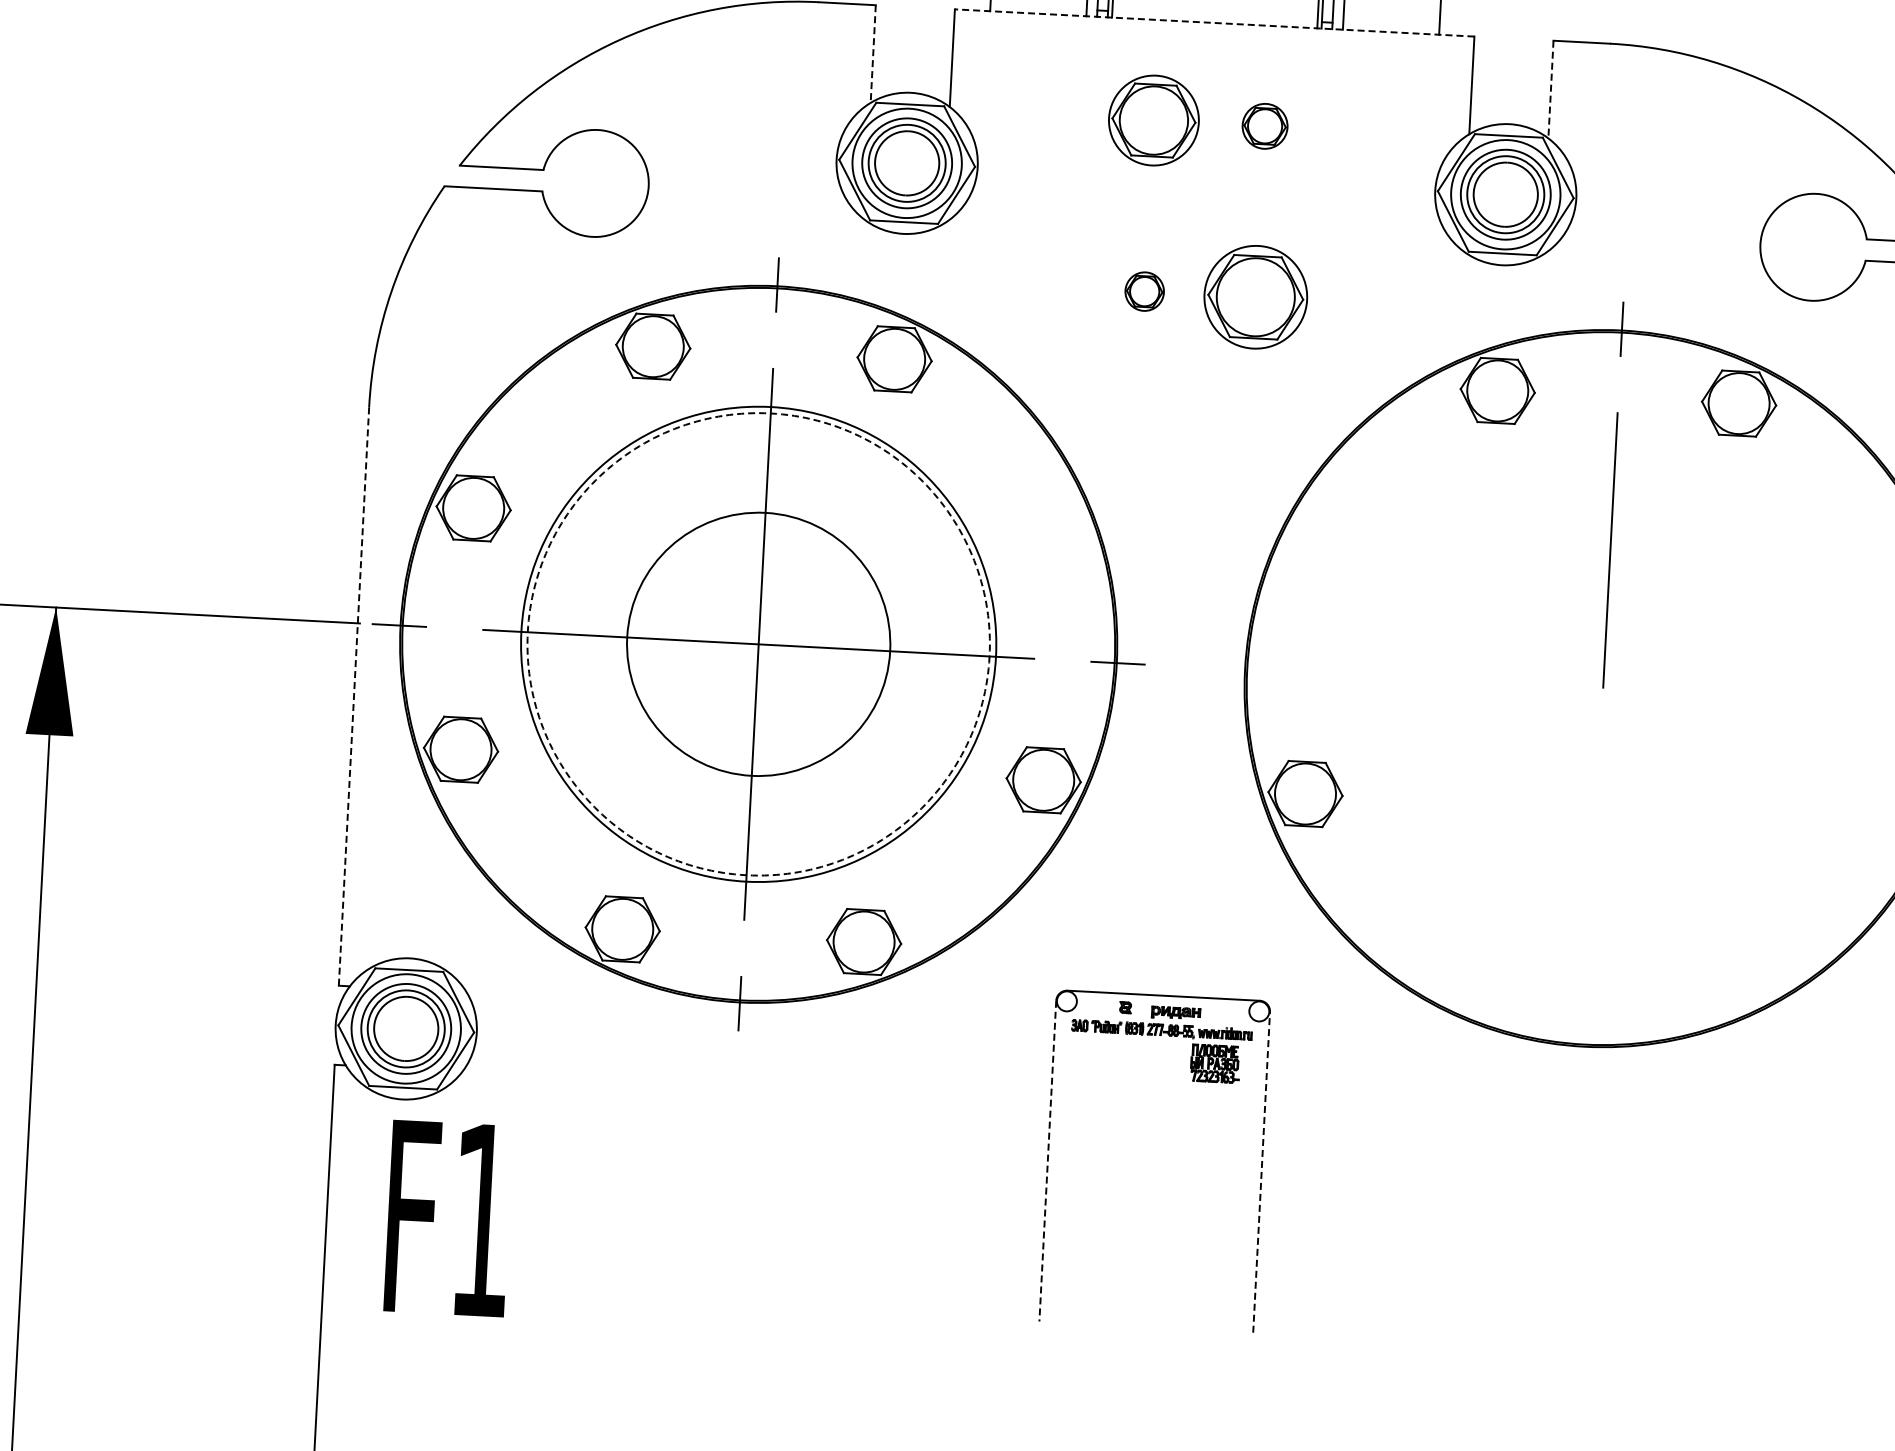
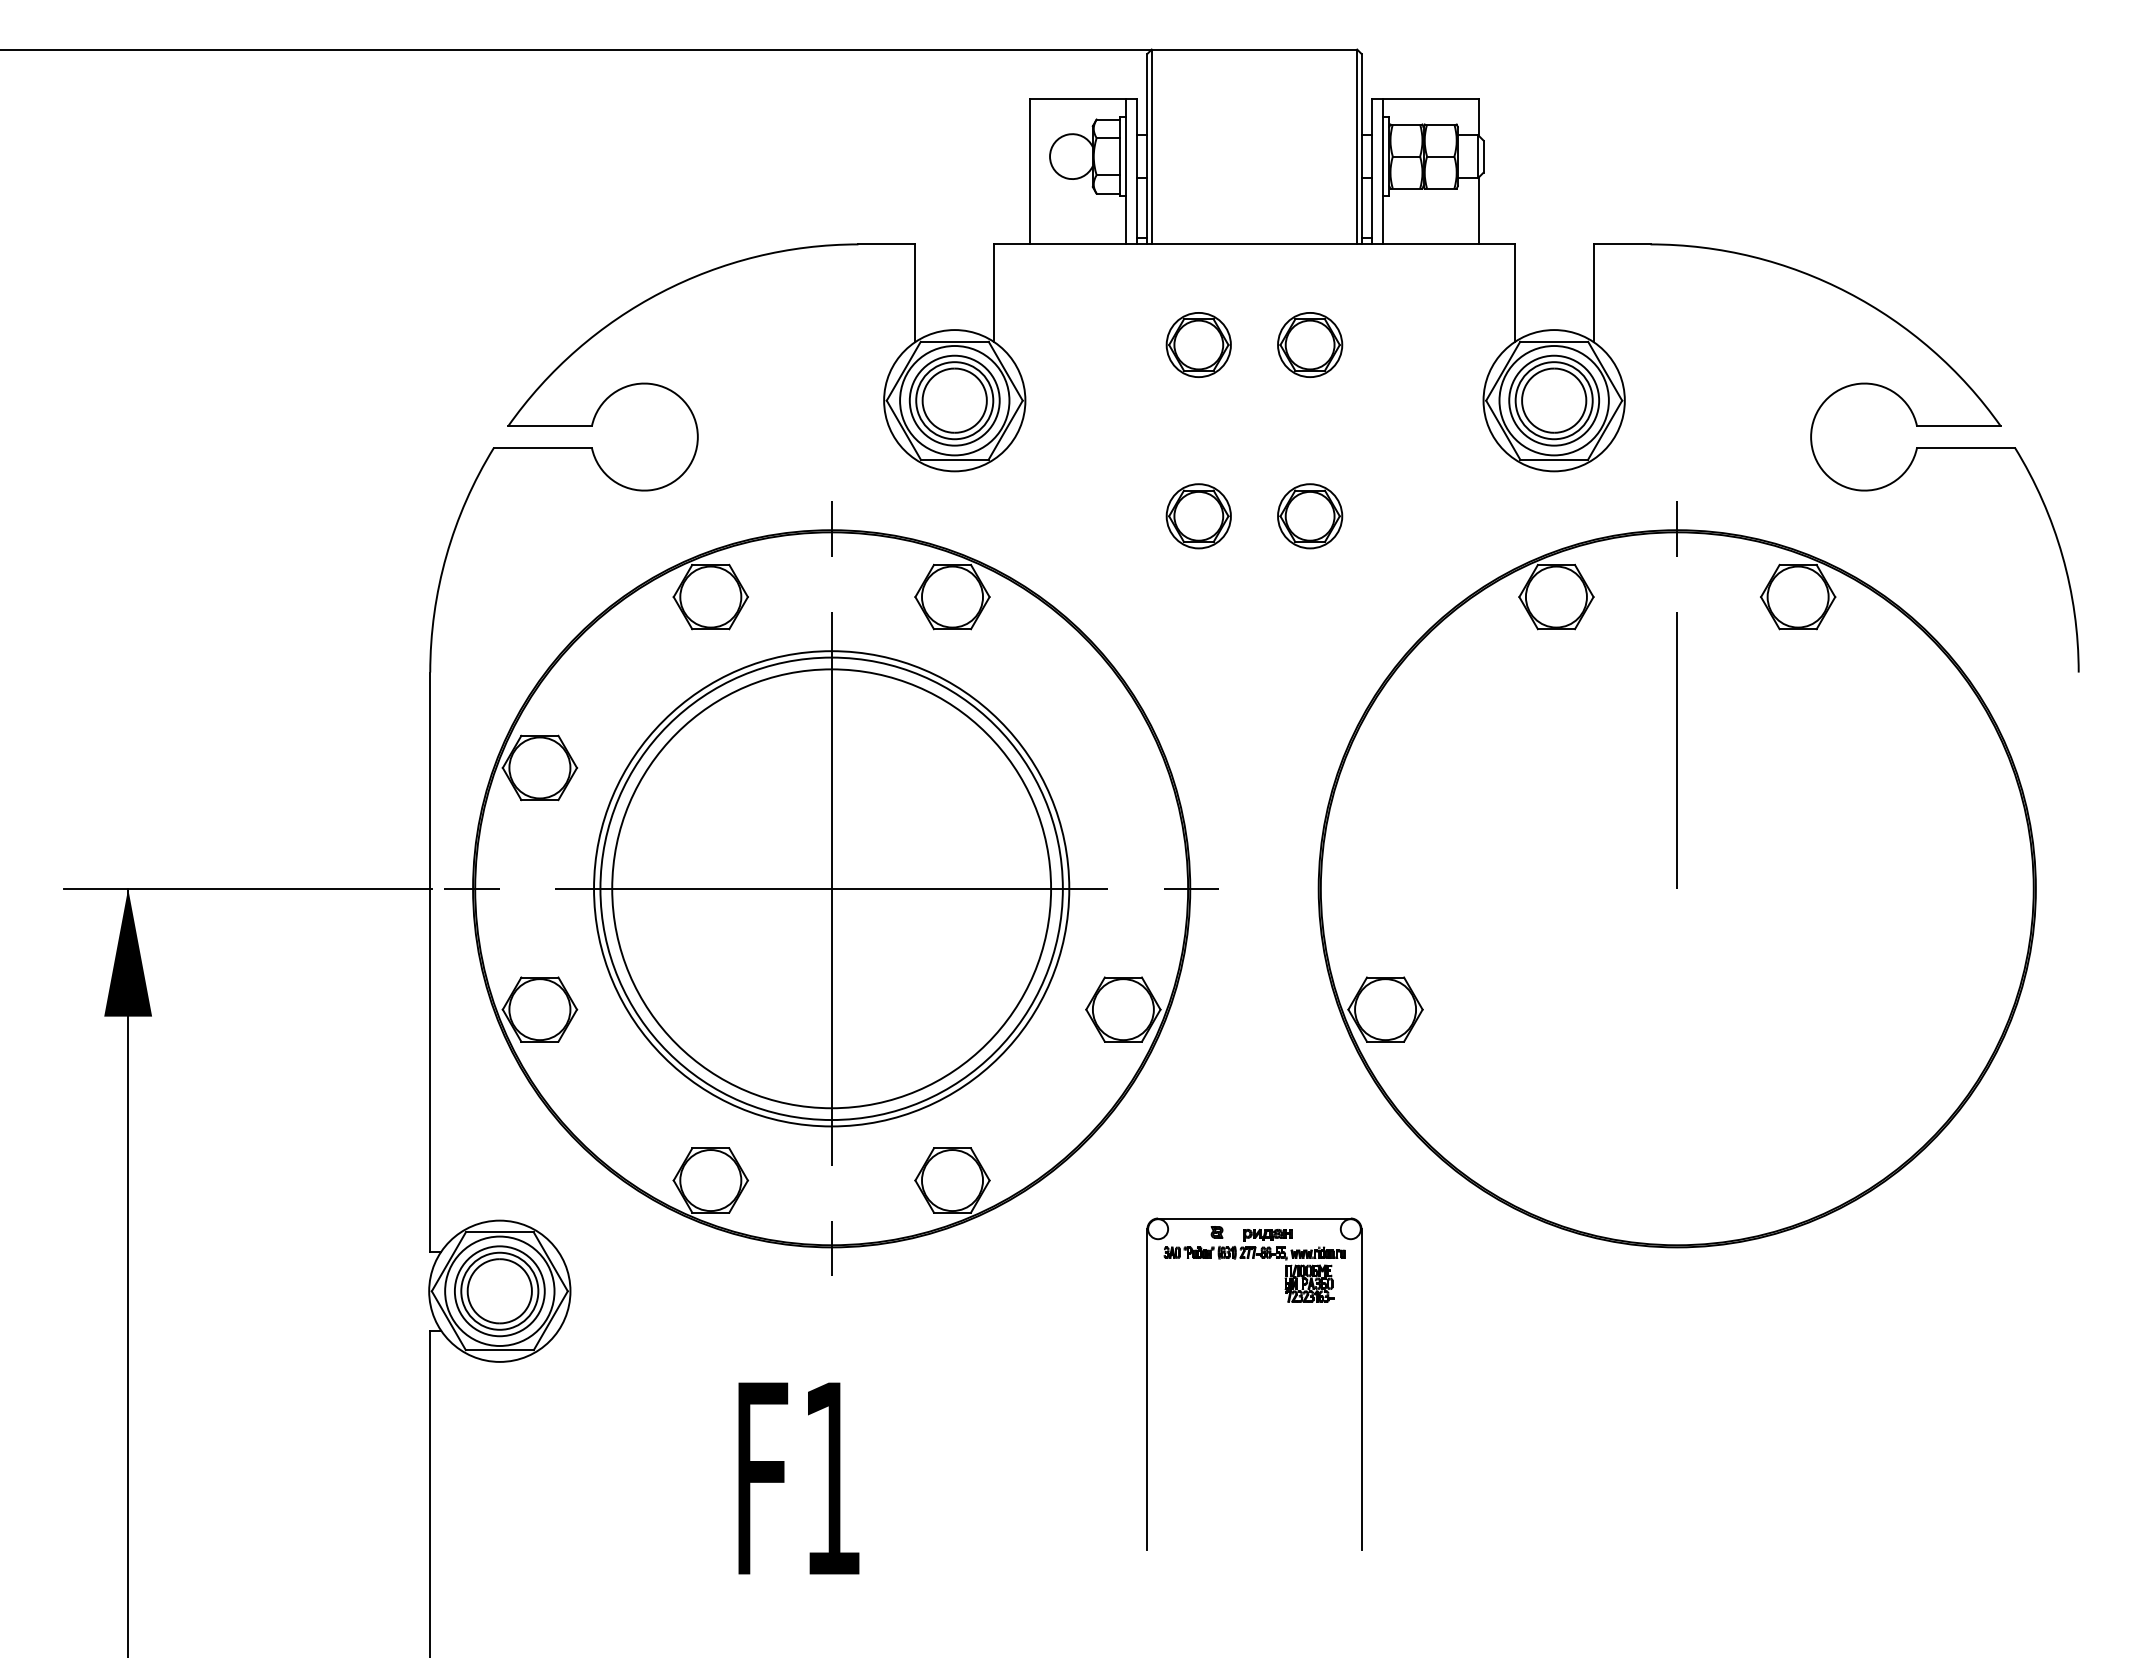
line: (1213, 23) -> (1253, 244), dashed -> solid
line: (873, 54) -> (915, 293), dashed -> solid
line: (1550, 89) -> (1593, 293), dashed -> solid
part: (1153, 120) -> (1198, 344), size x0.71
part: (1265, 125) -> (1310, 344), size x1.43
part: (1144, 291) -> (1198, 516), size x1.67
part: (1256, 297) -> (1310, 516), size x0.62
circle: (758, 644) -> (831, 888), dashed -> solid
circle: (758, 644) -> (831, 888), size x1.67
line: (354, 696) -> (430, 962), dashed -> solid
line: (1047, 1160) -> (1147, 1389), dashed -> solid
line: (1261, 1172) -> (1361, 1389), dashed -> solid
text: (448, 1218) -> (798, 1478), moved

